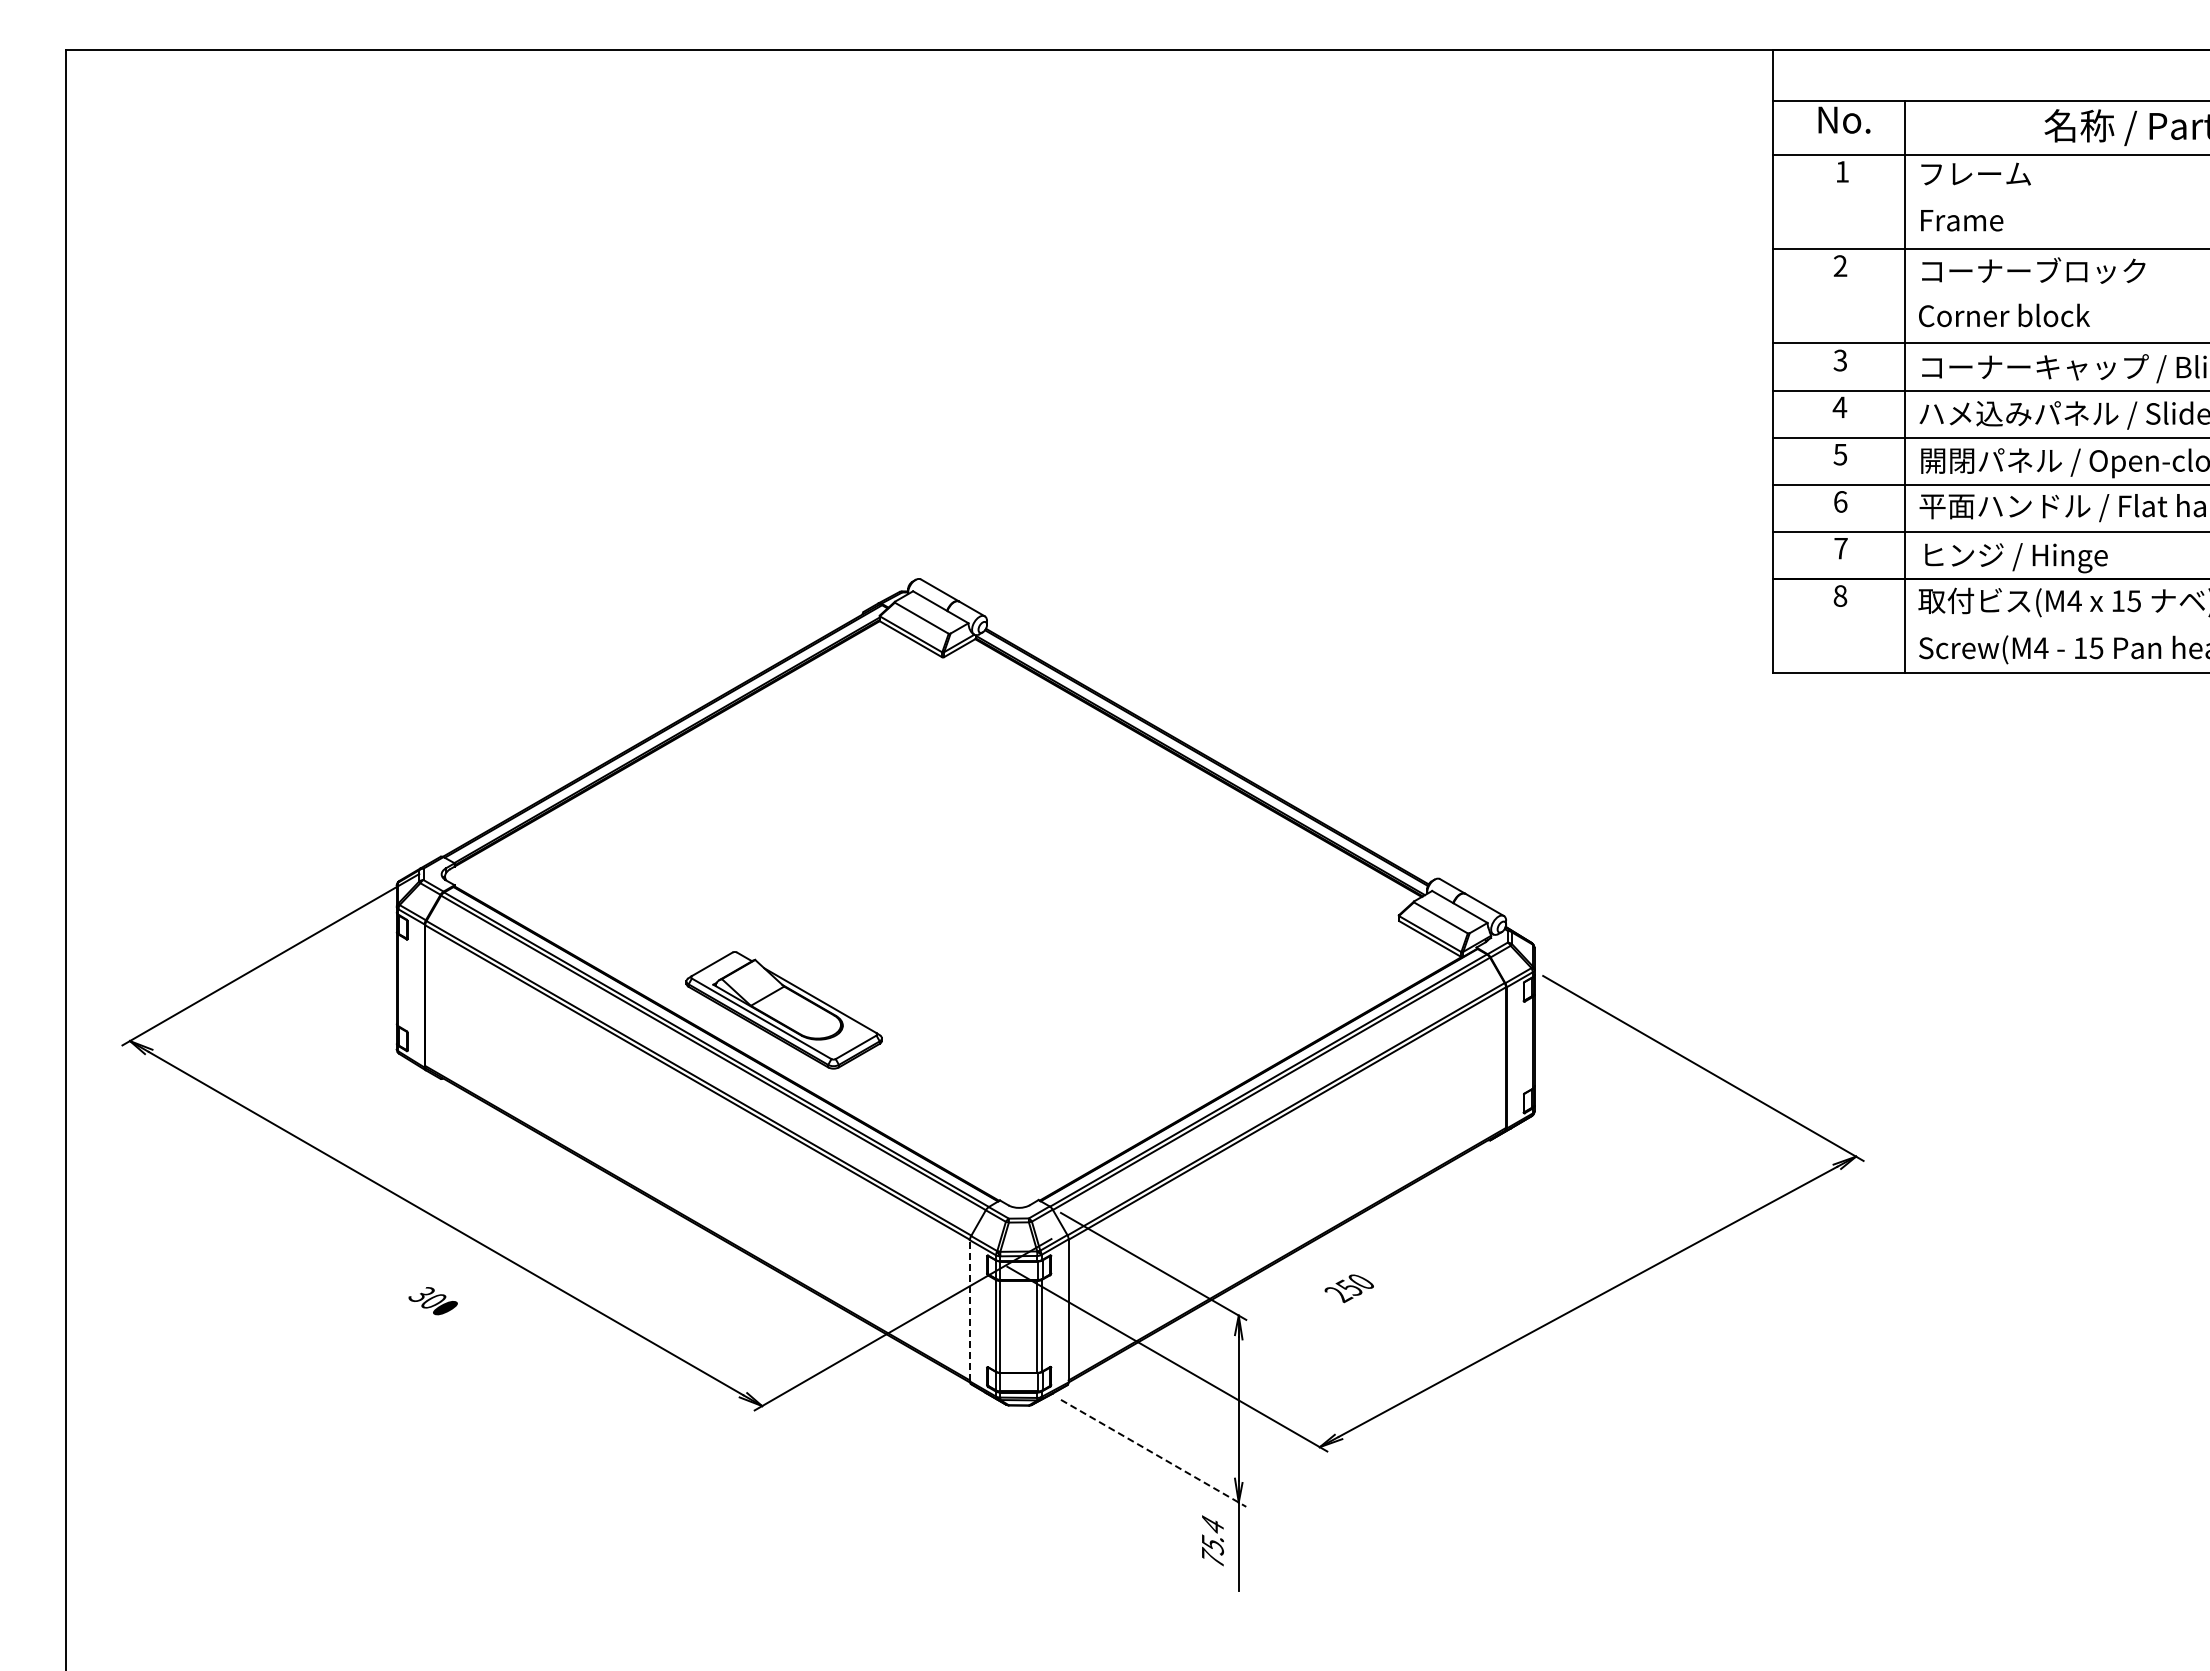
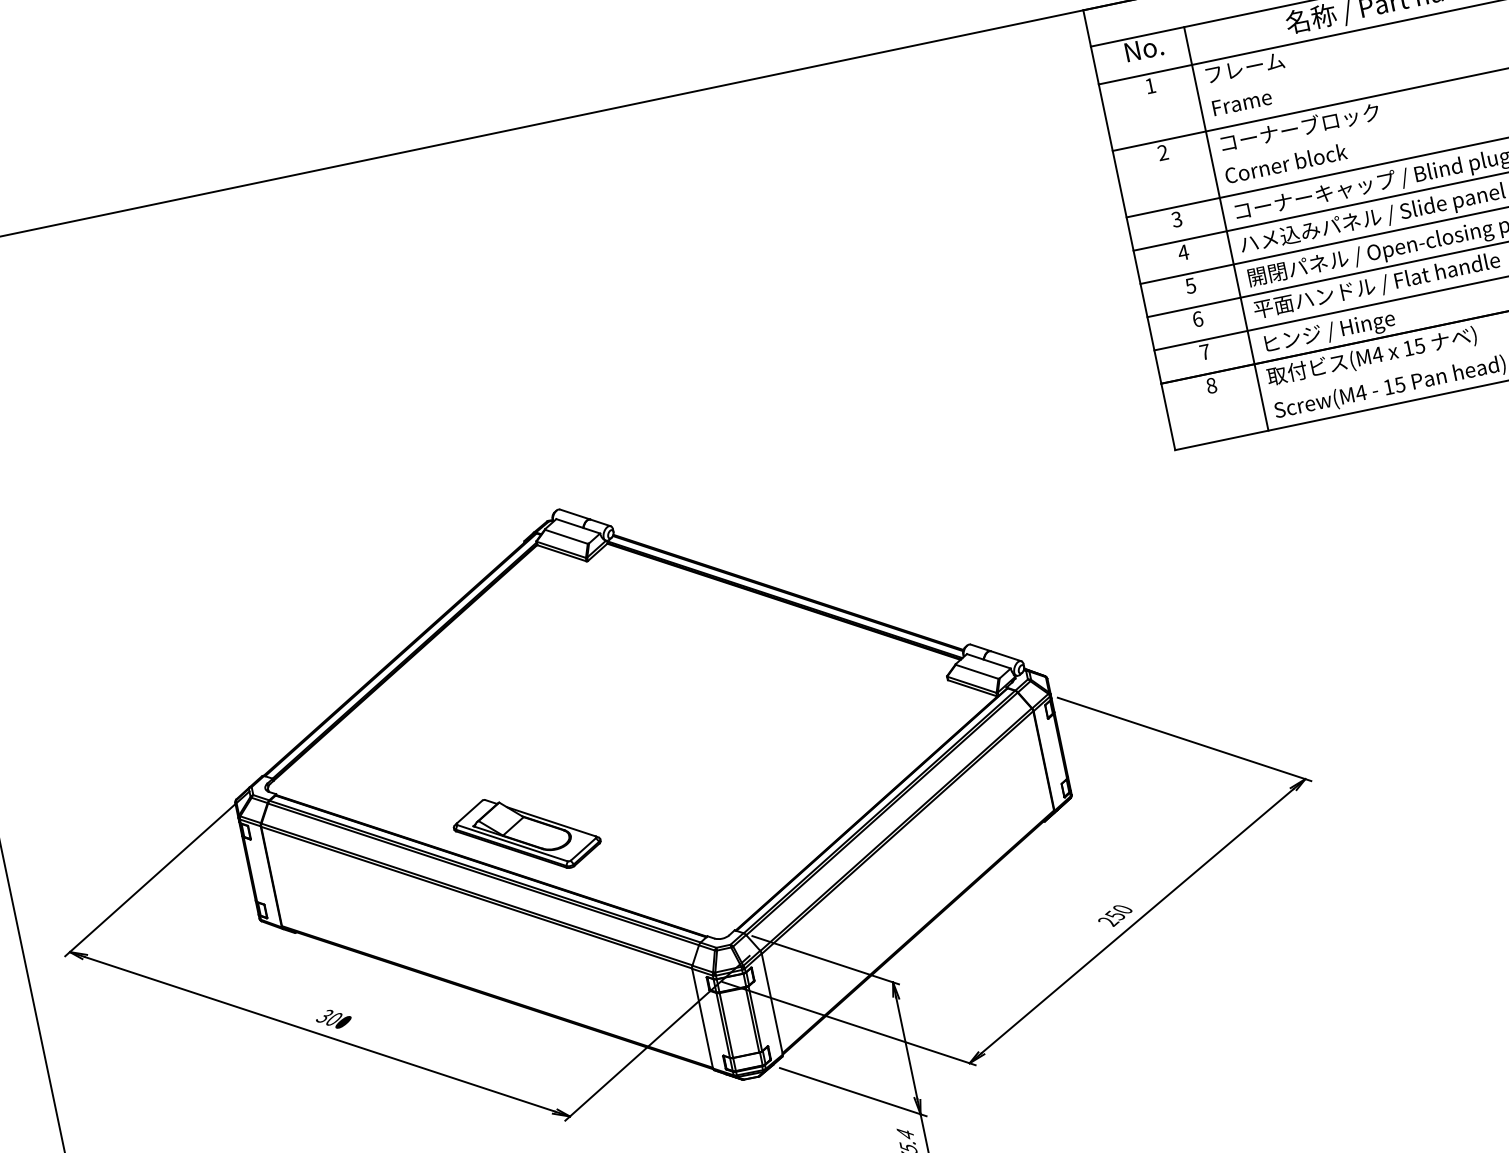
text: (1348, 1288) -> (1114, 916), moved
text: (432, 1301) -> (333, 1019), moved
line: (969, 1310) -> (702, 1018), dashed -> solid
line: (1153, 1453) -> (853, 1092), dashed -> solid

